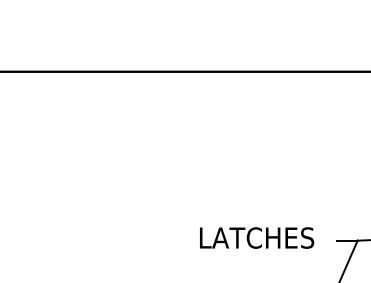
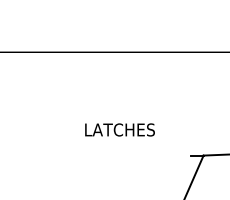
text: (256, 237) -> (119, 129), moved

